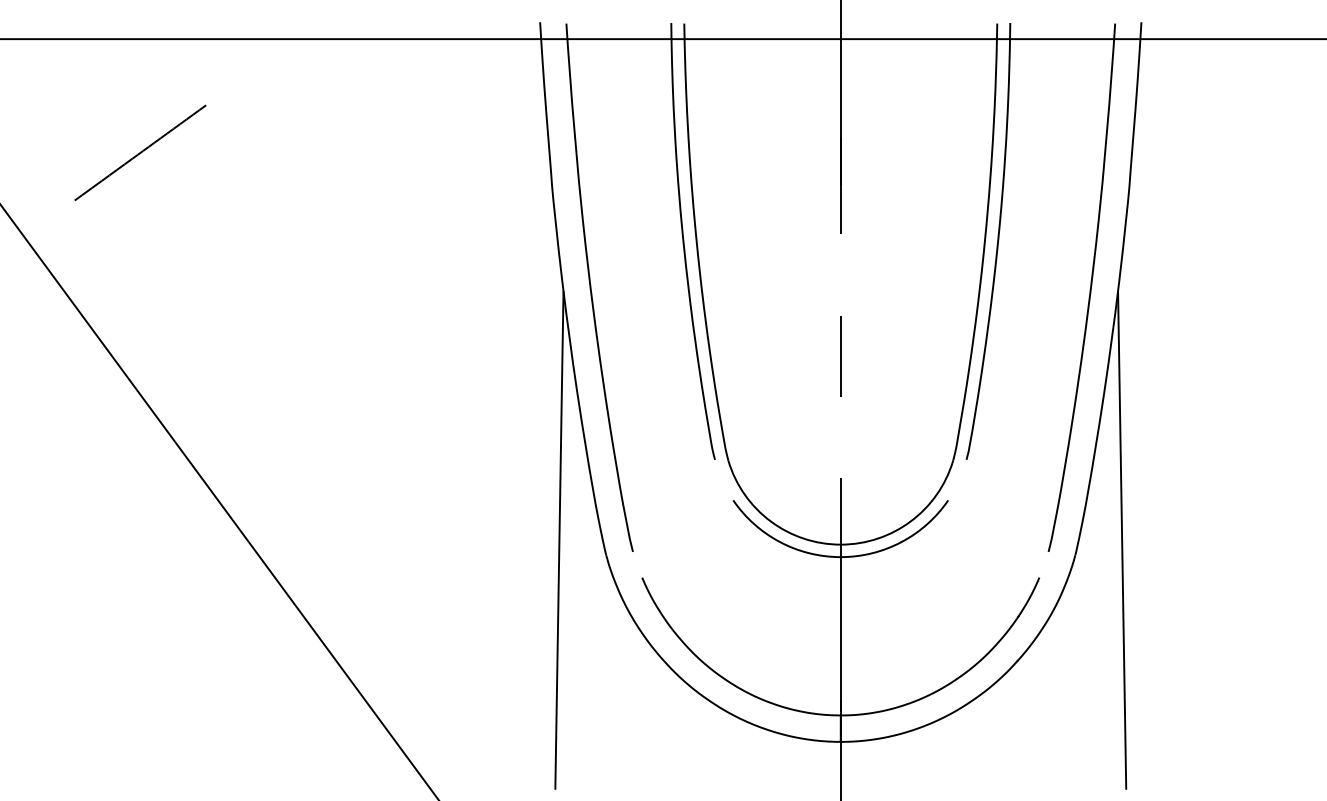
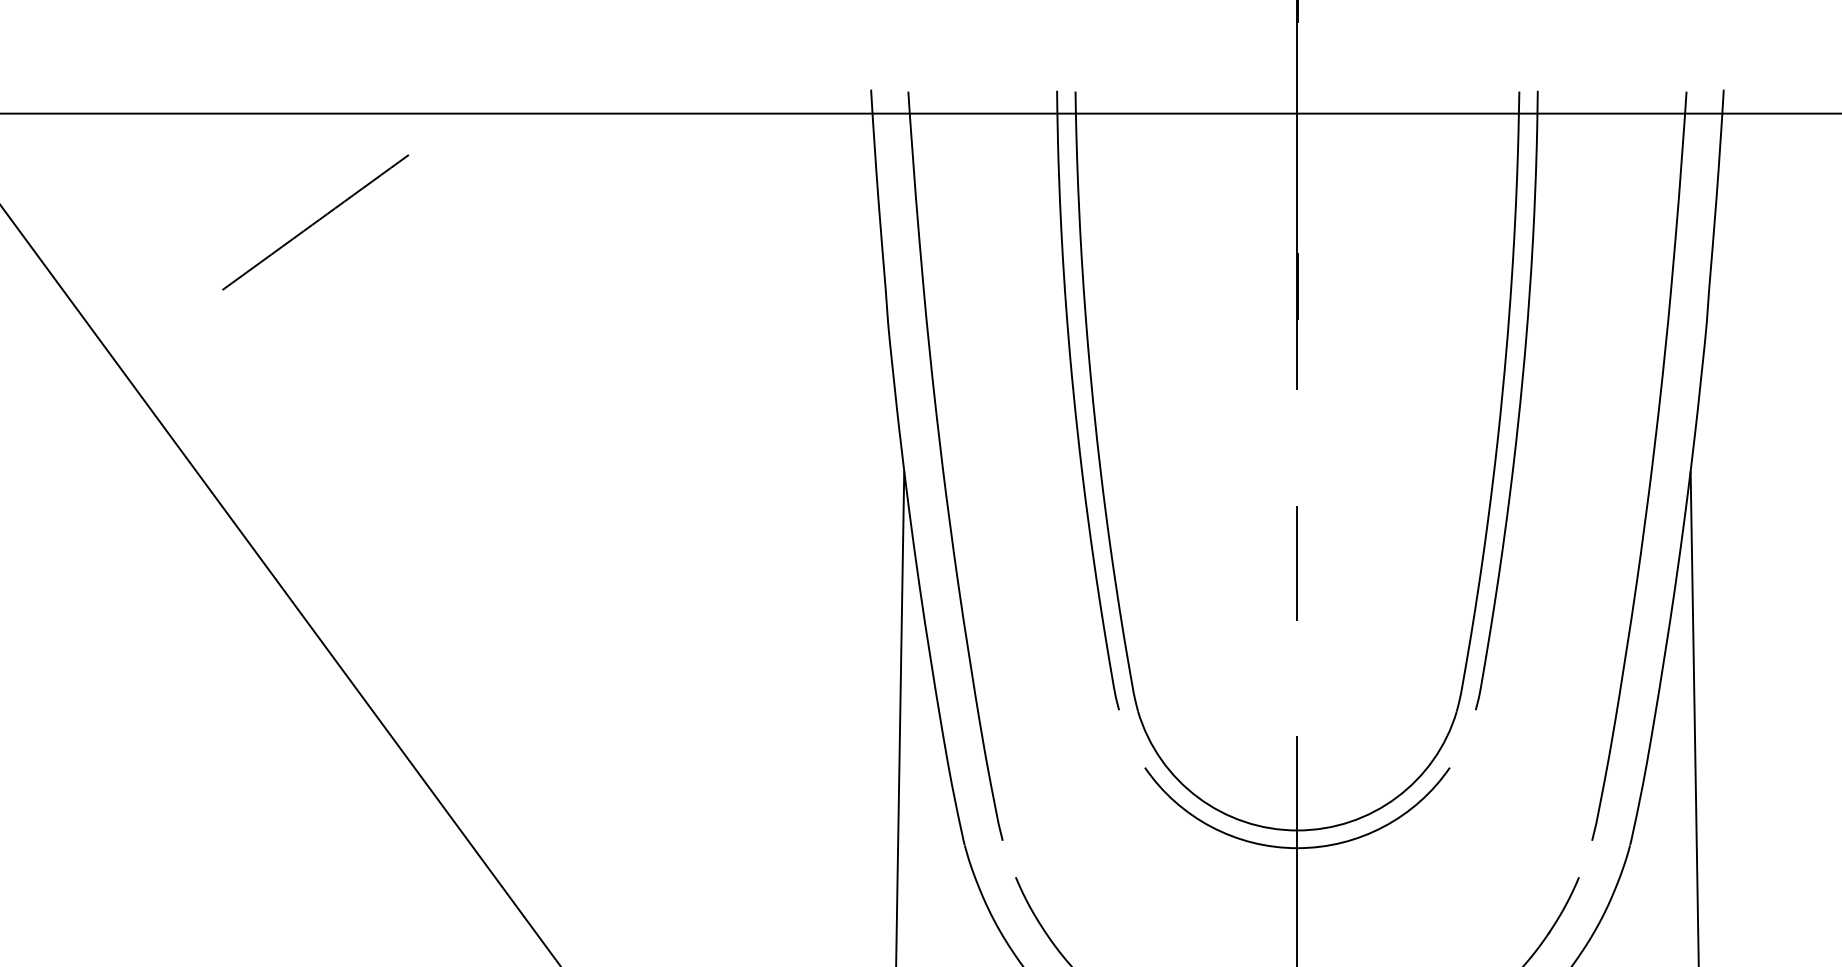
line: (140, 152) -> (315, 221), moved

